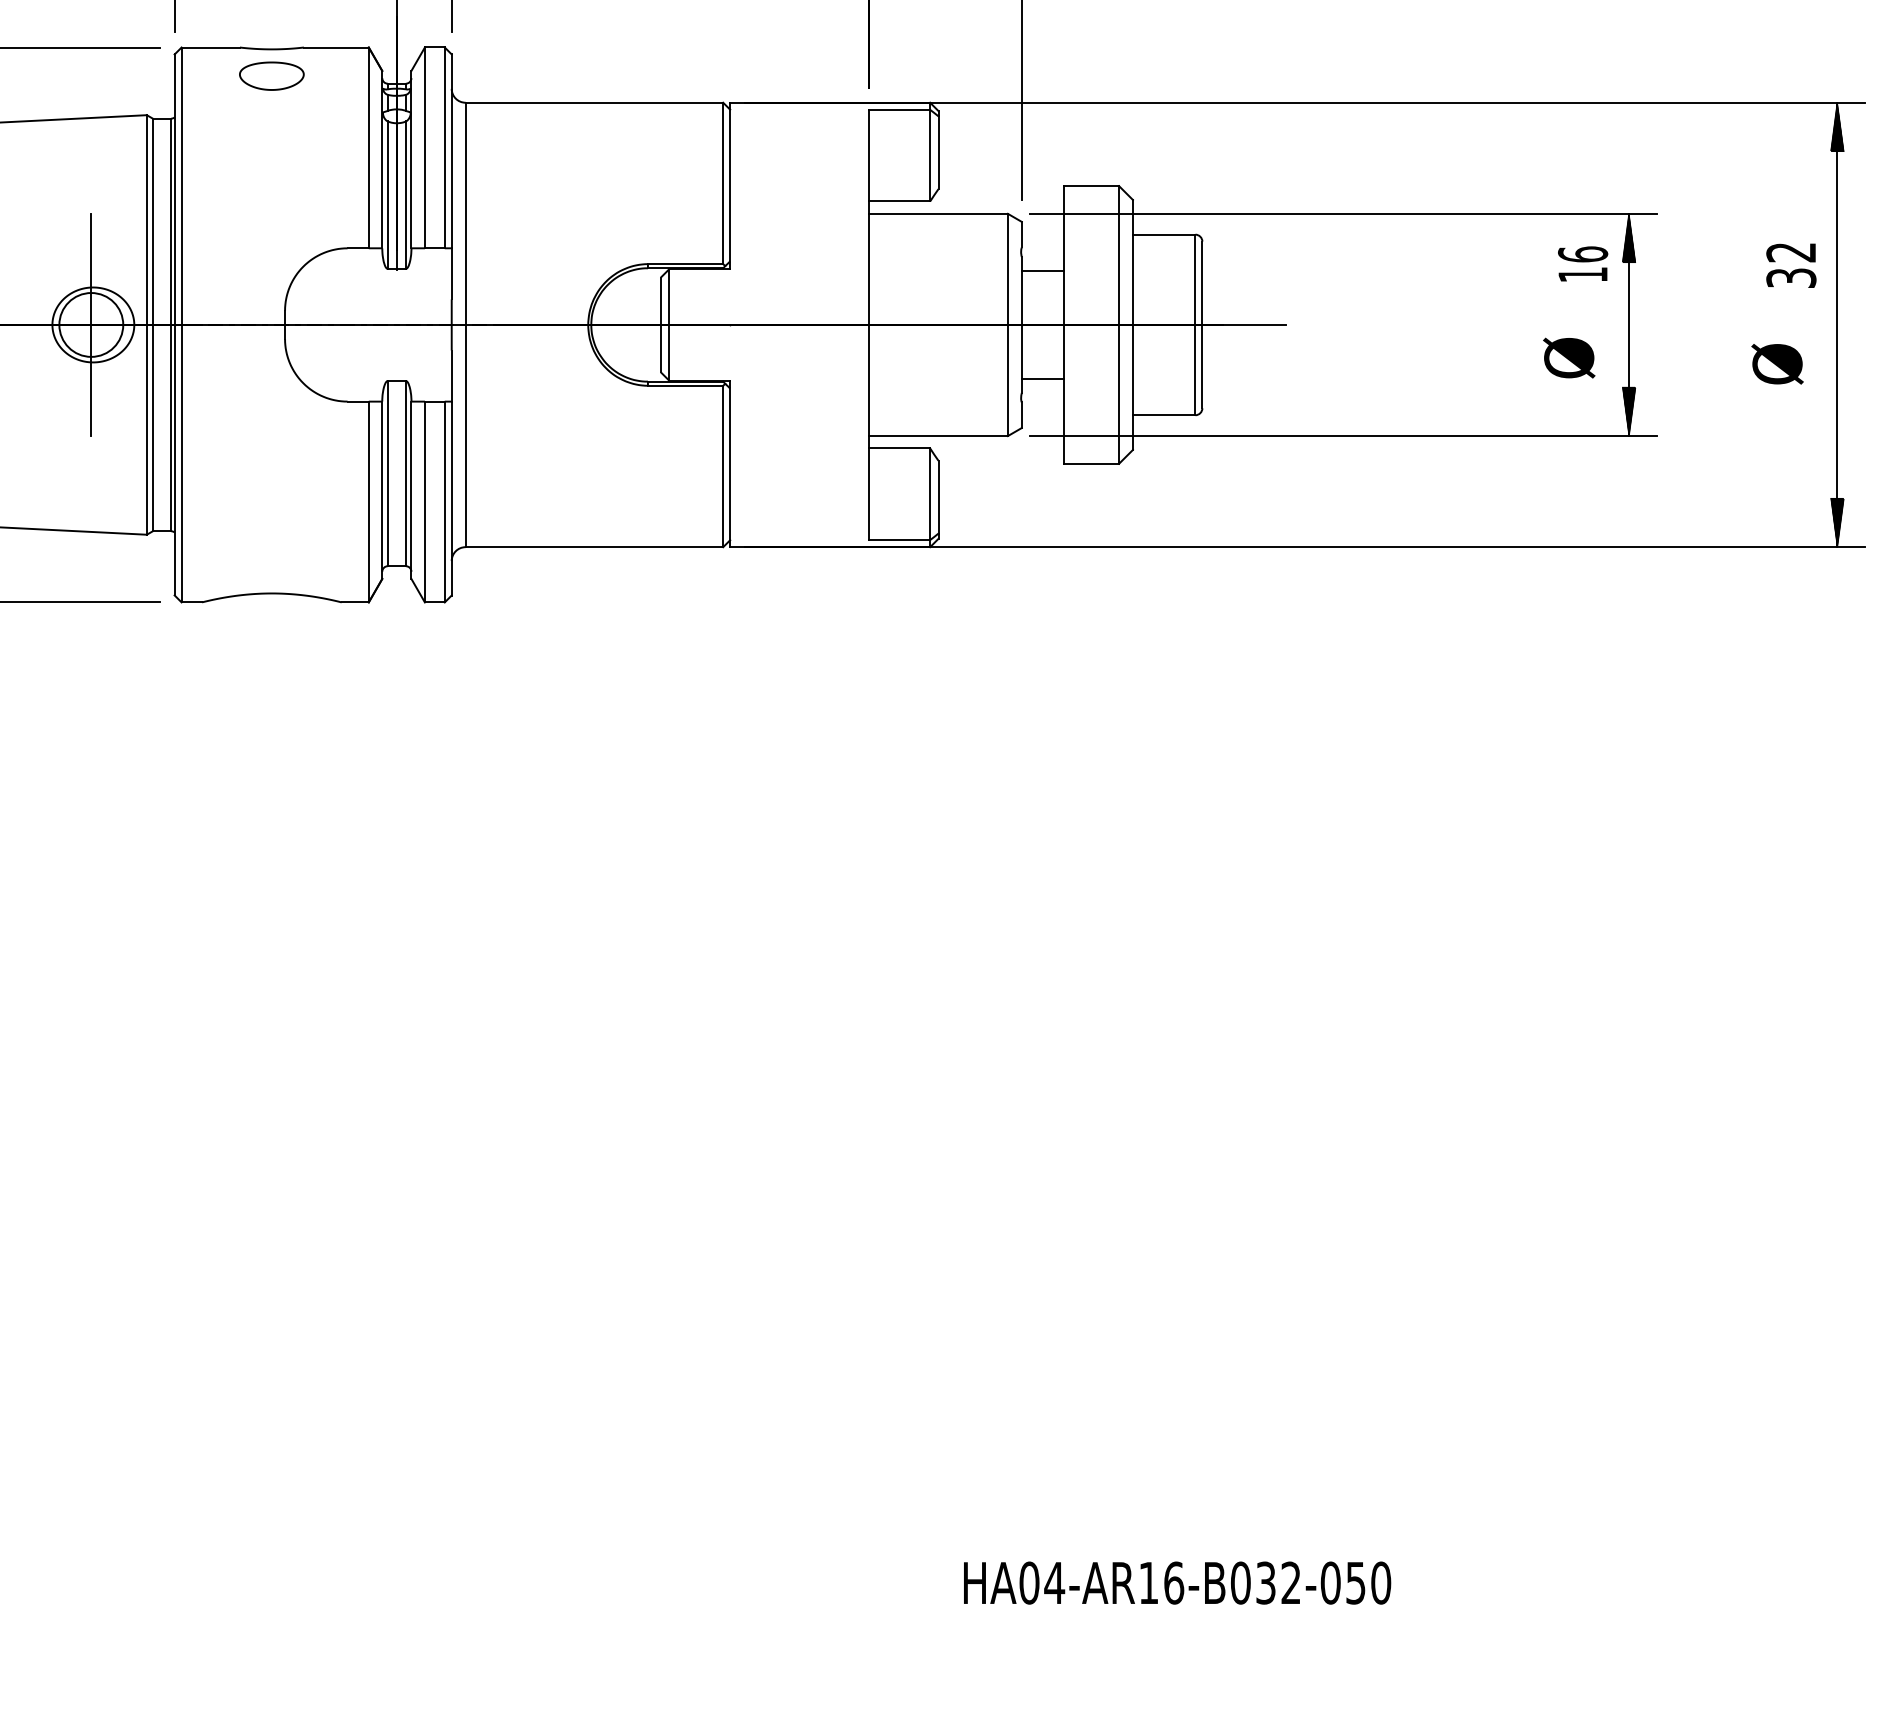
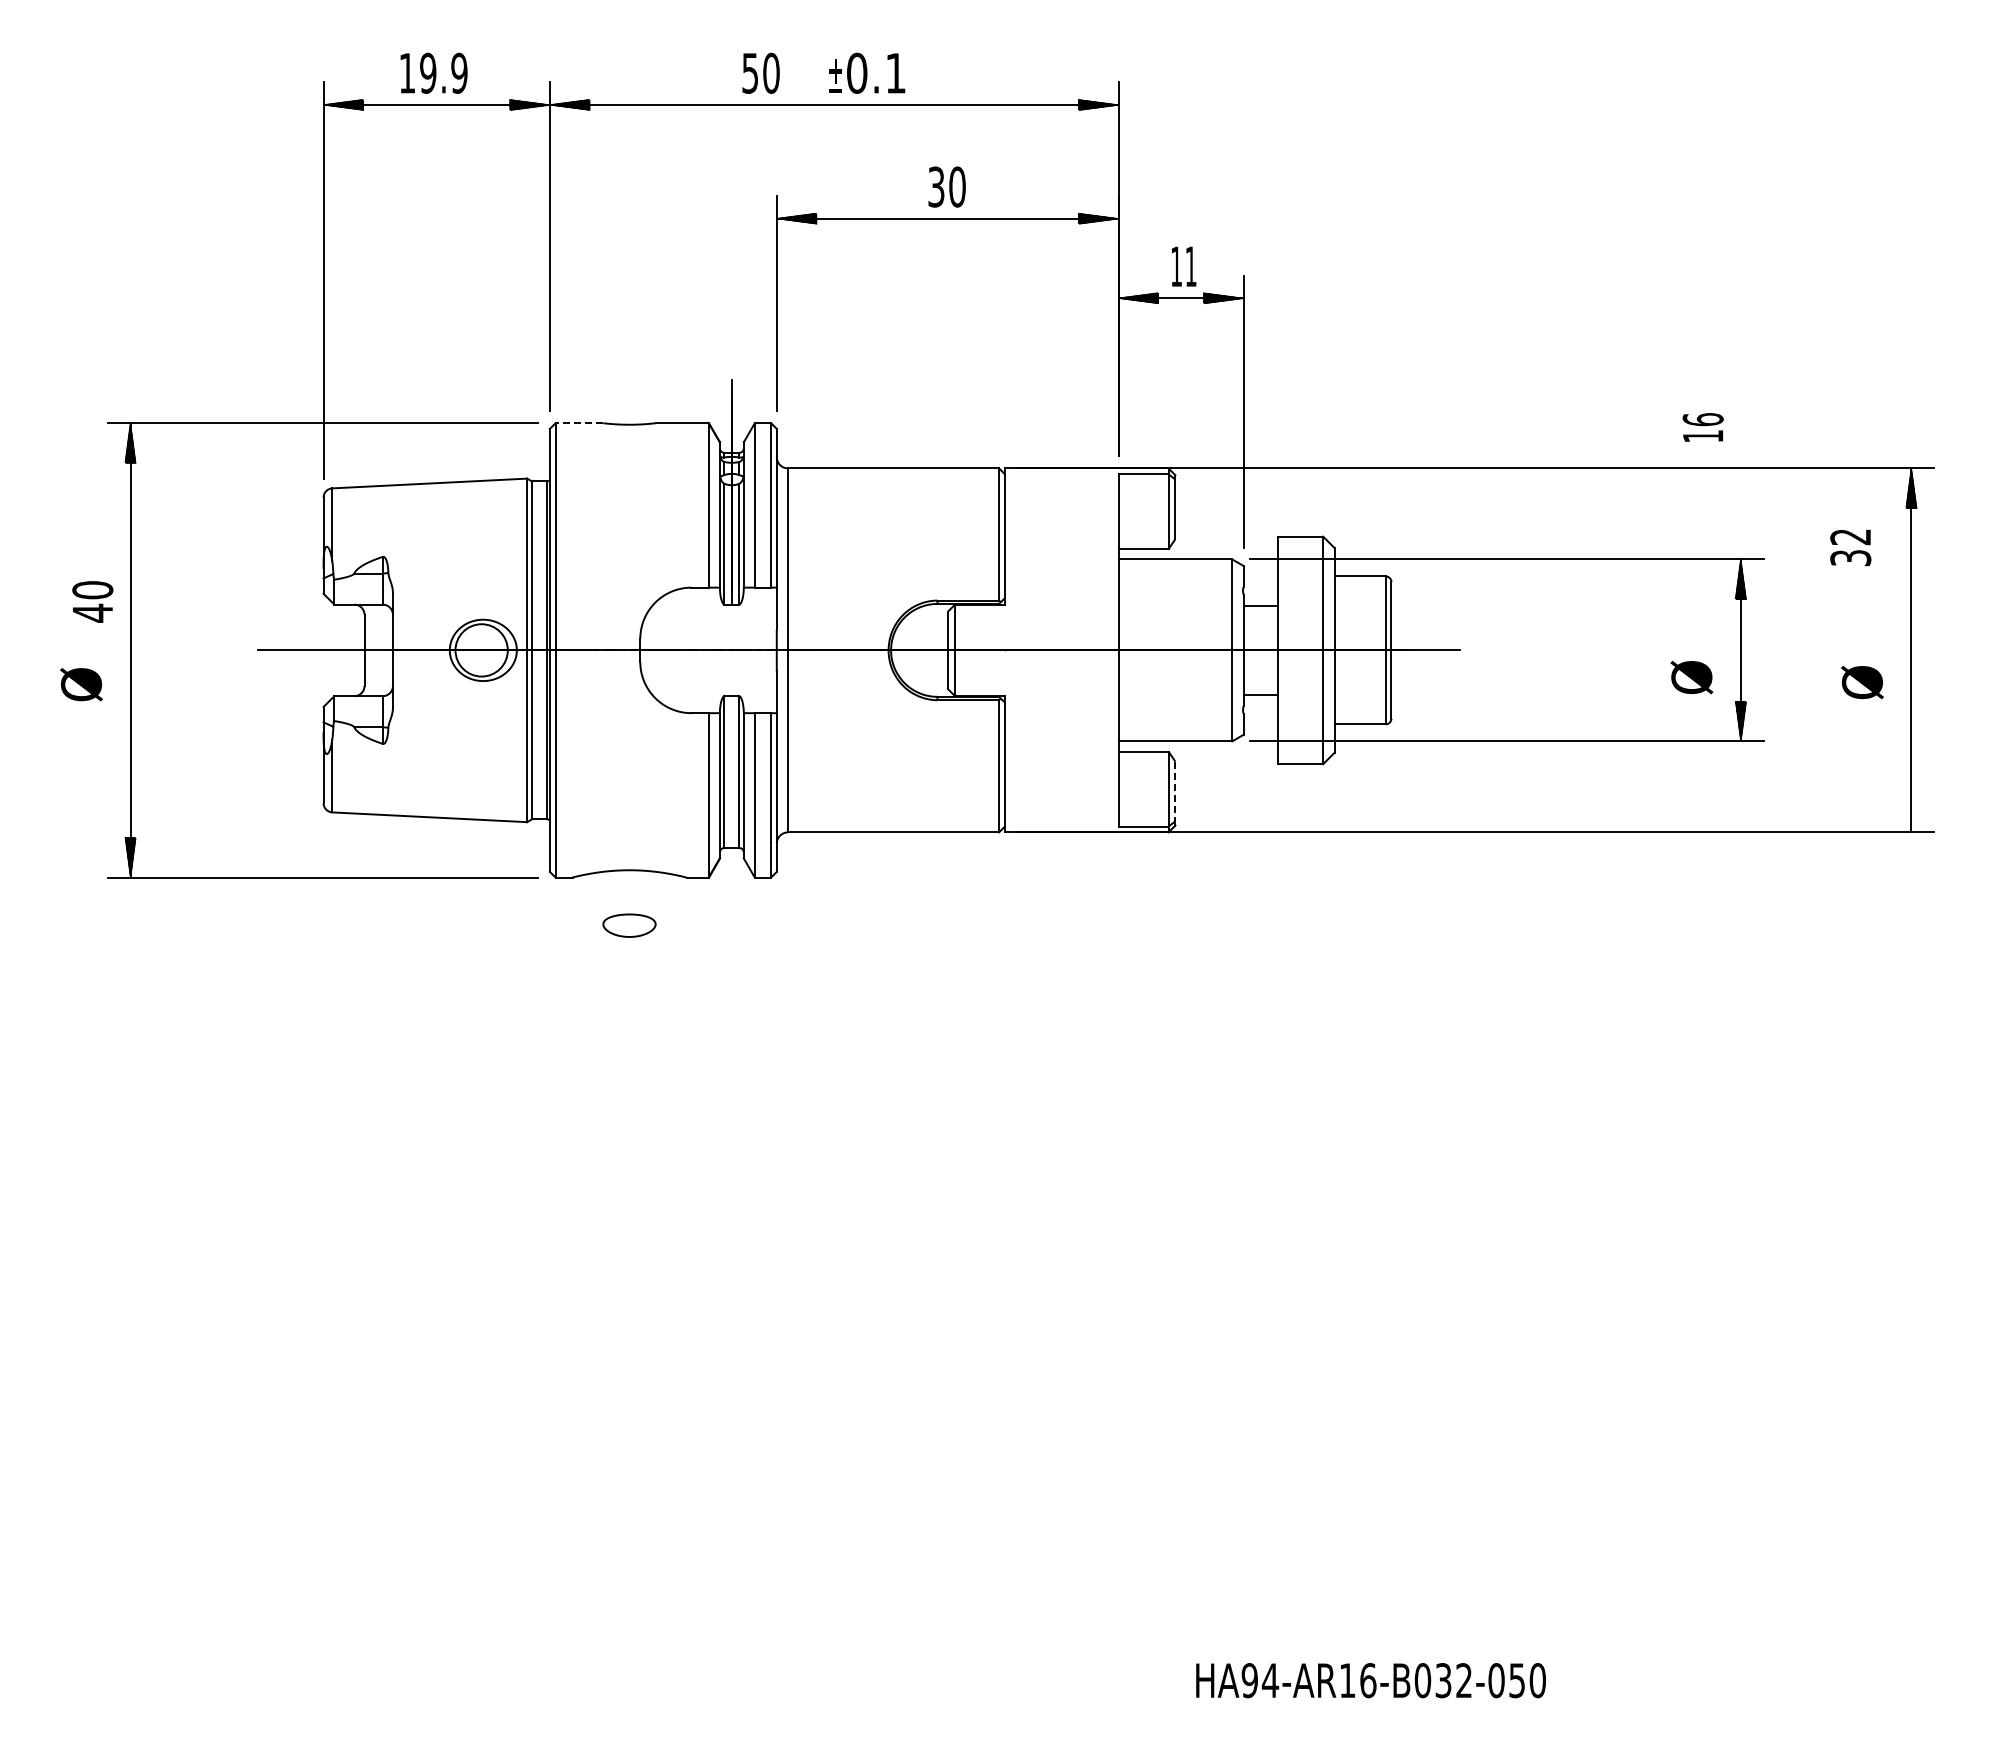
line: (210, 47) -> (579, 423), solid -> dashed
part: (271, 75) -> (629, 925), moved
text: (1582, 264) -> (1702, 427), moved
text: (1791, 265) -> (1850, 547), moved
line: (91, 325) -> (481, 650), removed
line: (938, 497) -> (1175, 791), solid -> dashed
hatch: (1837, 522) -> (1911, 812), removed
text: (1029, 1582) -> (1249, 1680), HA04-AR16-B032-050 -> HA94-AR16-B032-050

